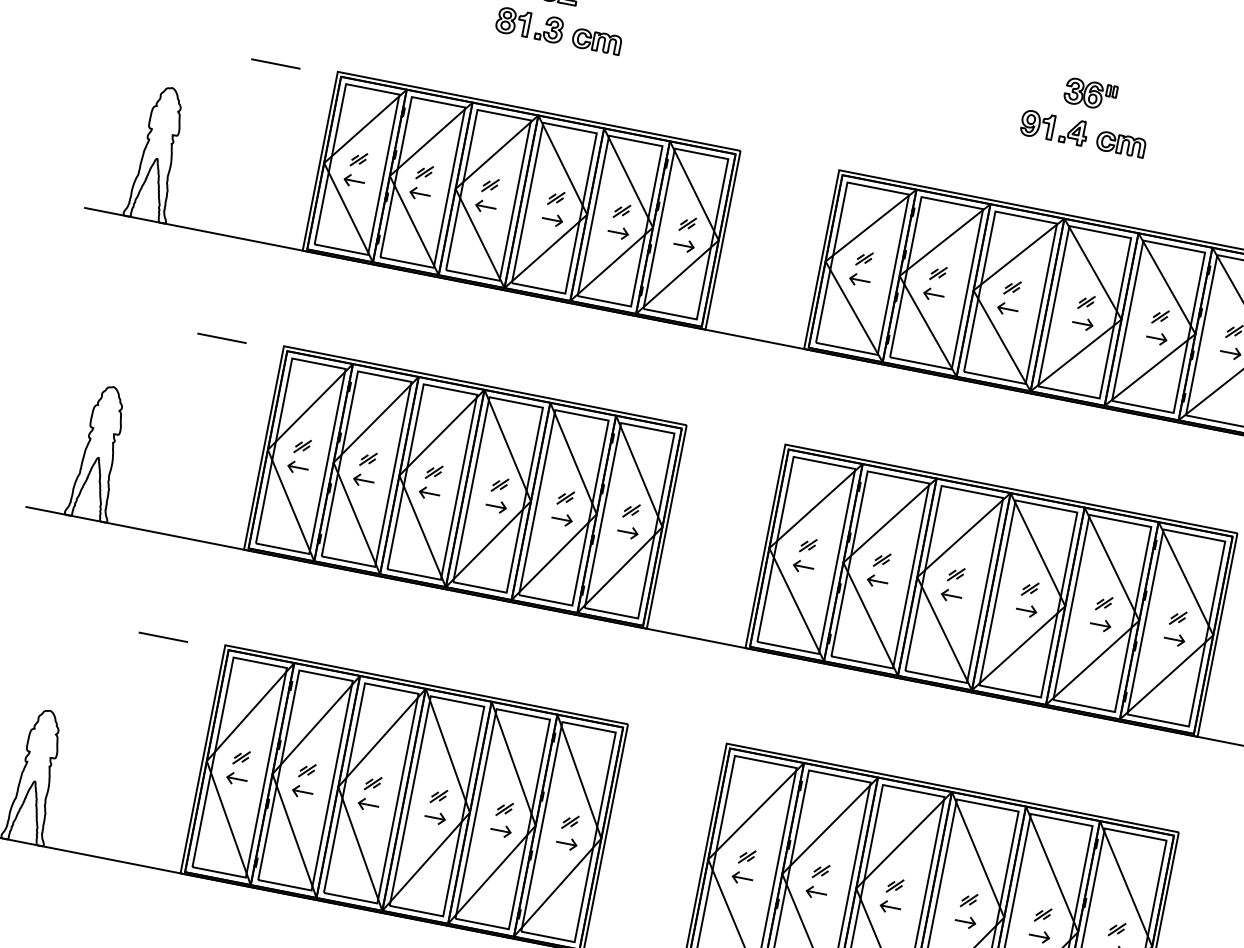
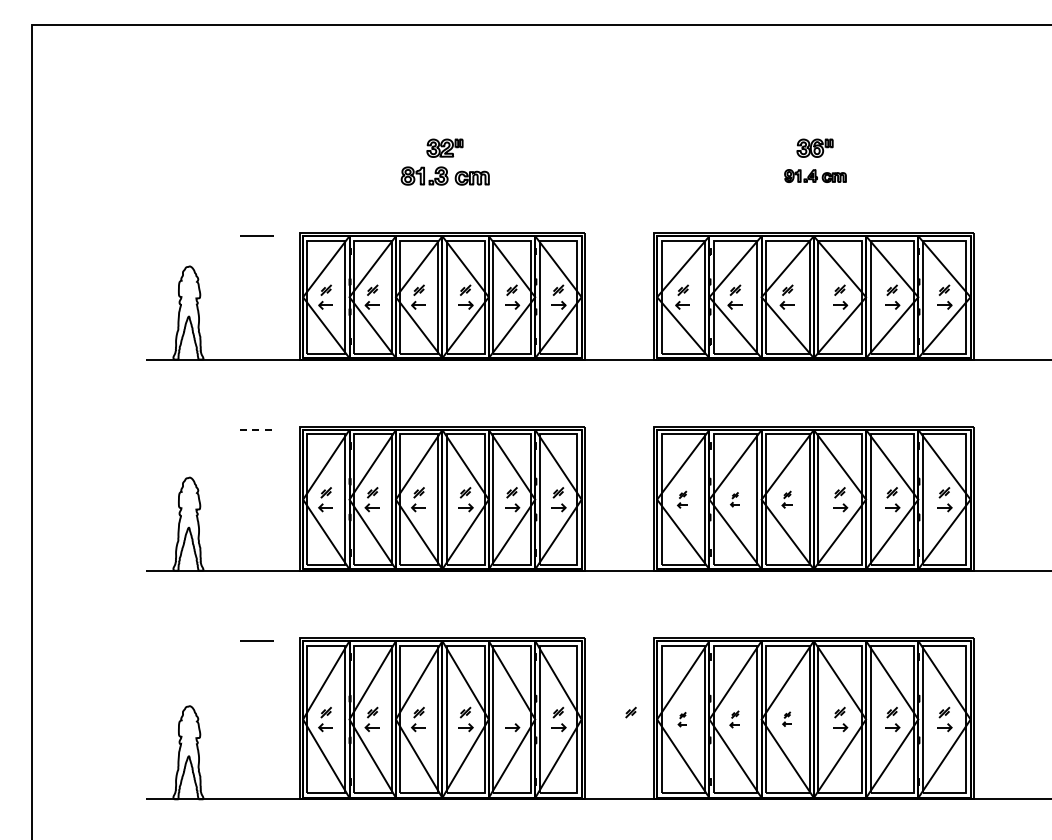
part: (1083, 133) -> (815, 175), size x0.7
line: (222, 339) -> (257, 430), solid -> dashed
part: (805, 555) -> (682, 499), size x0.7
part: (878, 569) -> (734, 499), size x0.6
part: (952, 583) -> (786, 499), size x0.7
part: (503, 809) -> (630, 712), moved
part: (744, 866) -> (682, 719), size x0.6
part: (817, 881) -> (734, 719), size x0.7
part: (891, 894) -> (786, 718), size x0.6

